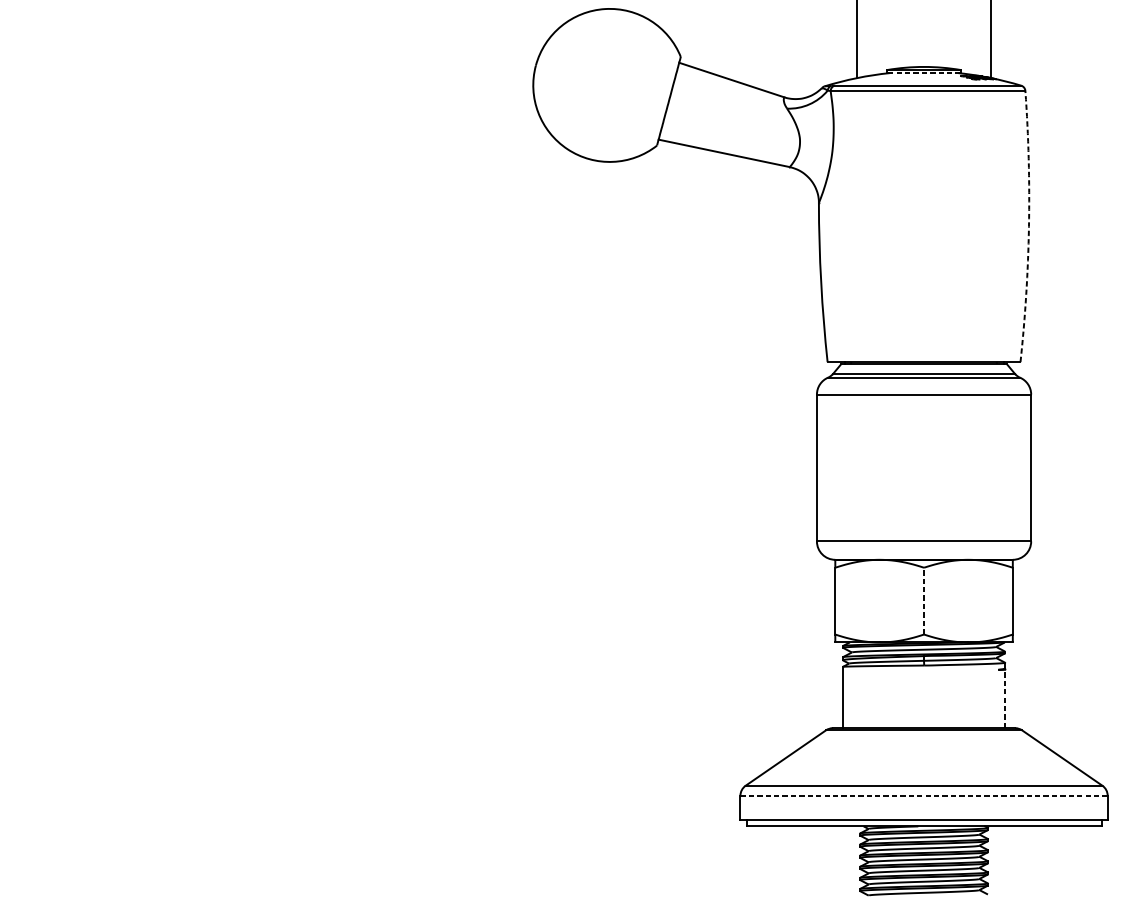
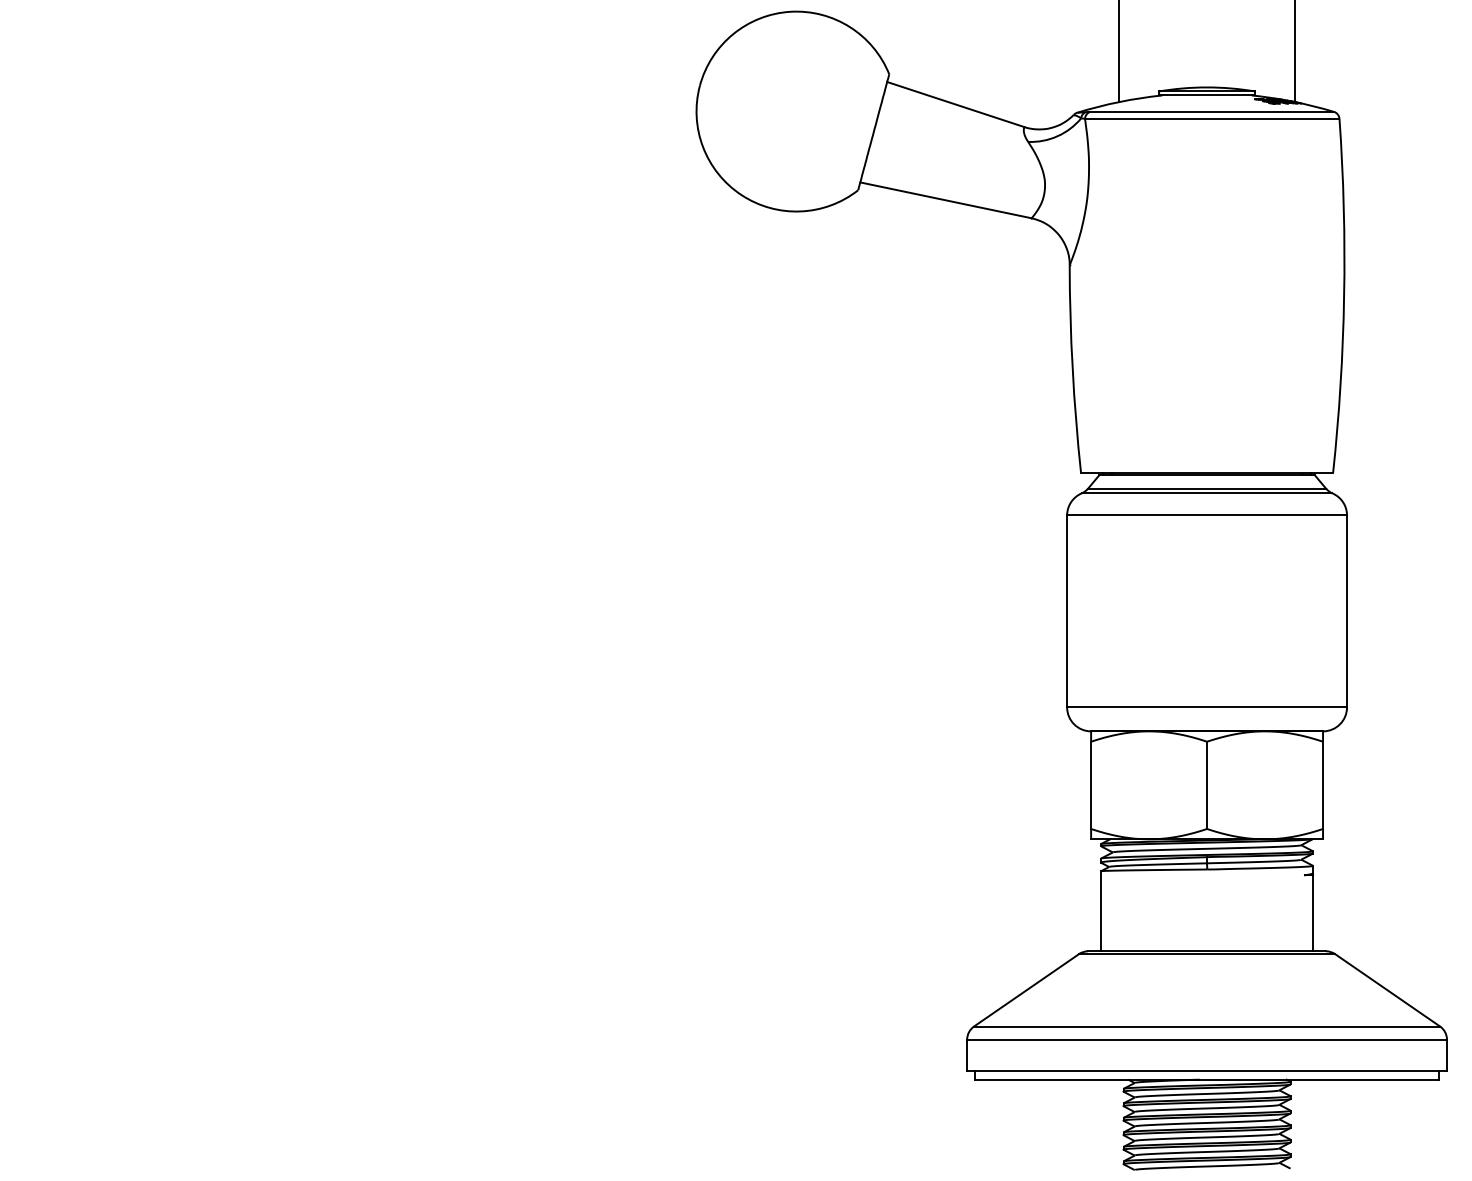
line: (924, 73) -> (1207, 95), dashed -> solid
arc: (1029, 226) -> (1344, 296), dashed -> solid
line: (924, 601) -> (1207, 785), dashed -> solid
line: (1005, 698) -> (1313, 912), dashed -> solid
line: (924, 795) -> (1207, 1039), dashed -> solid

